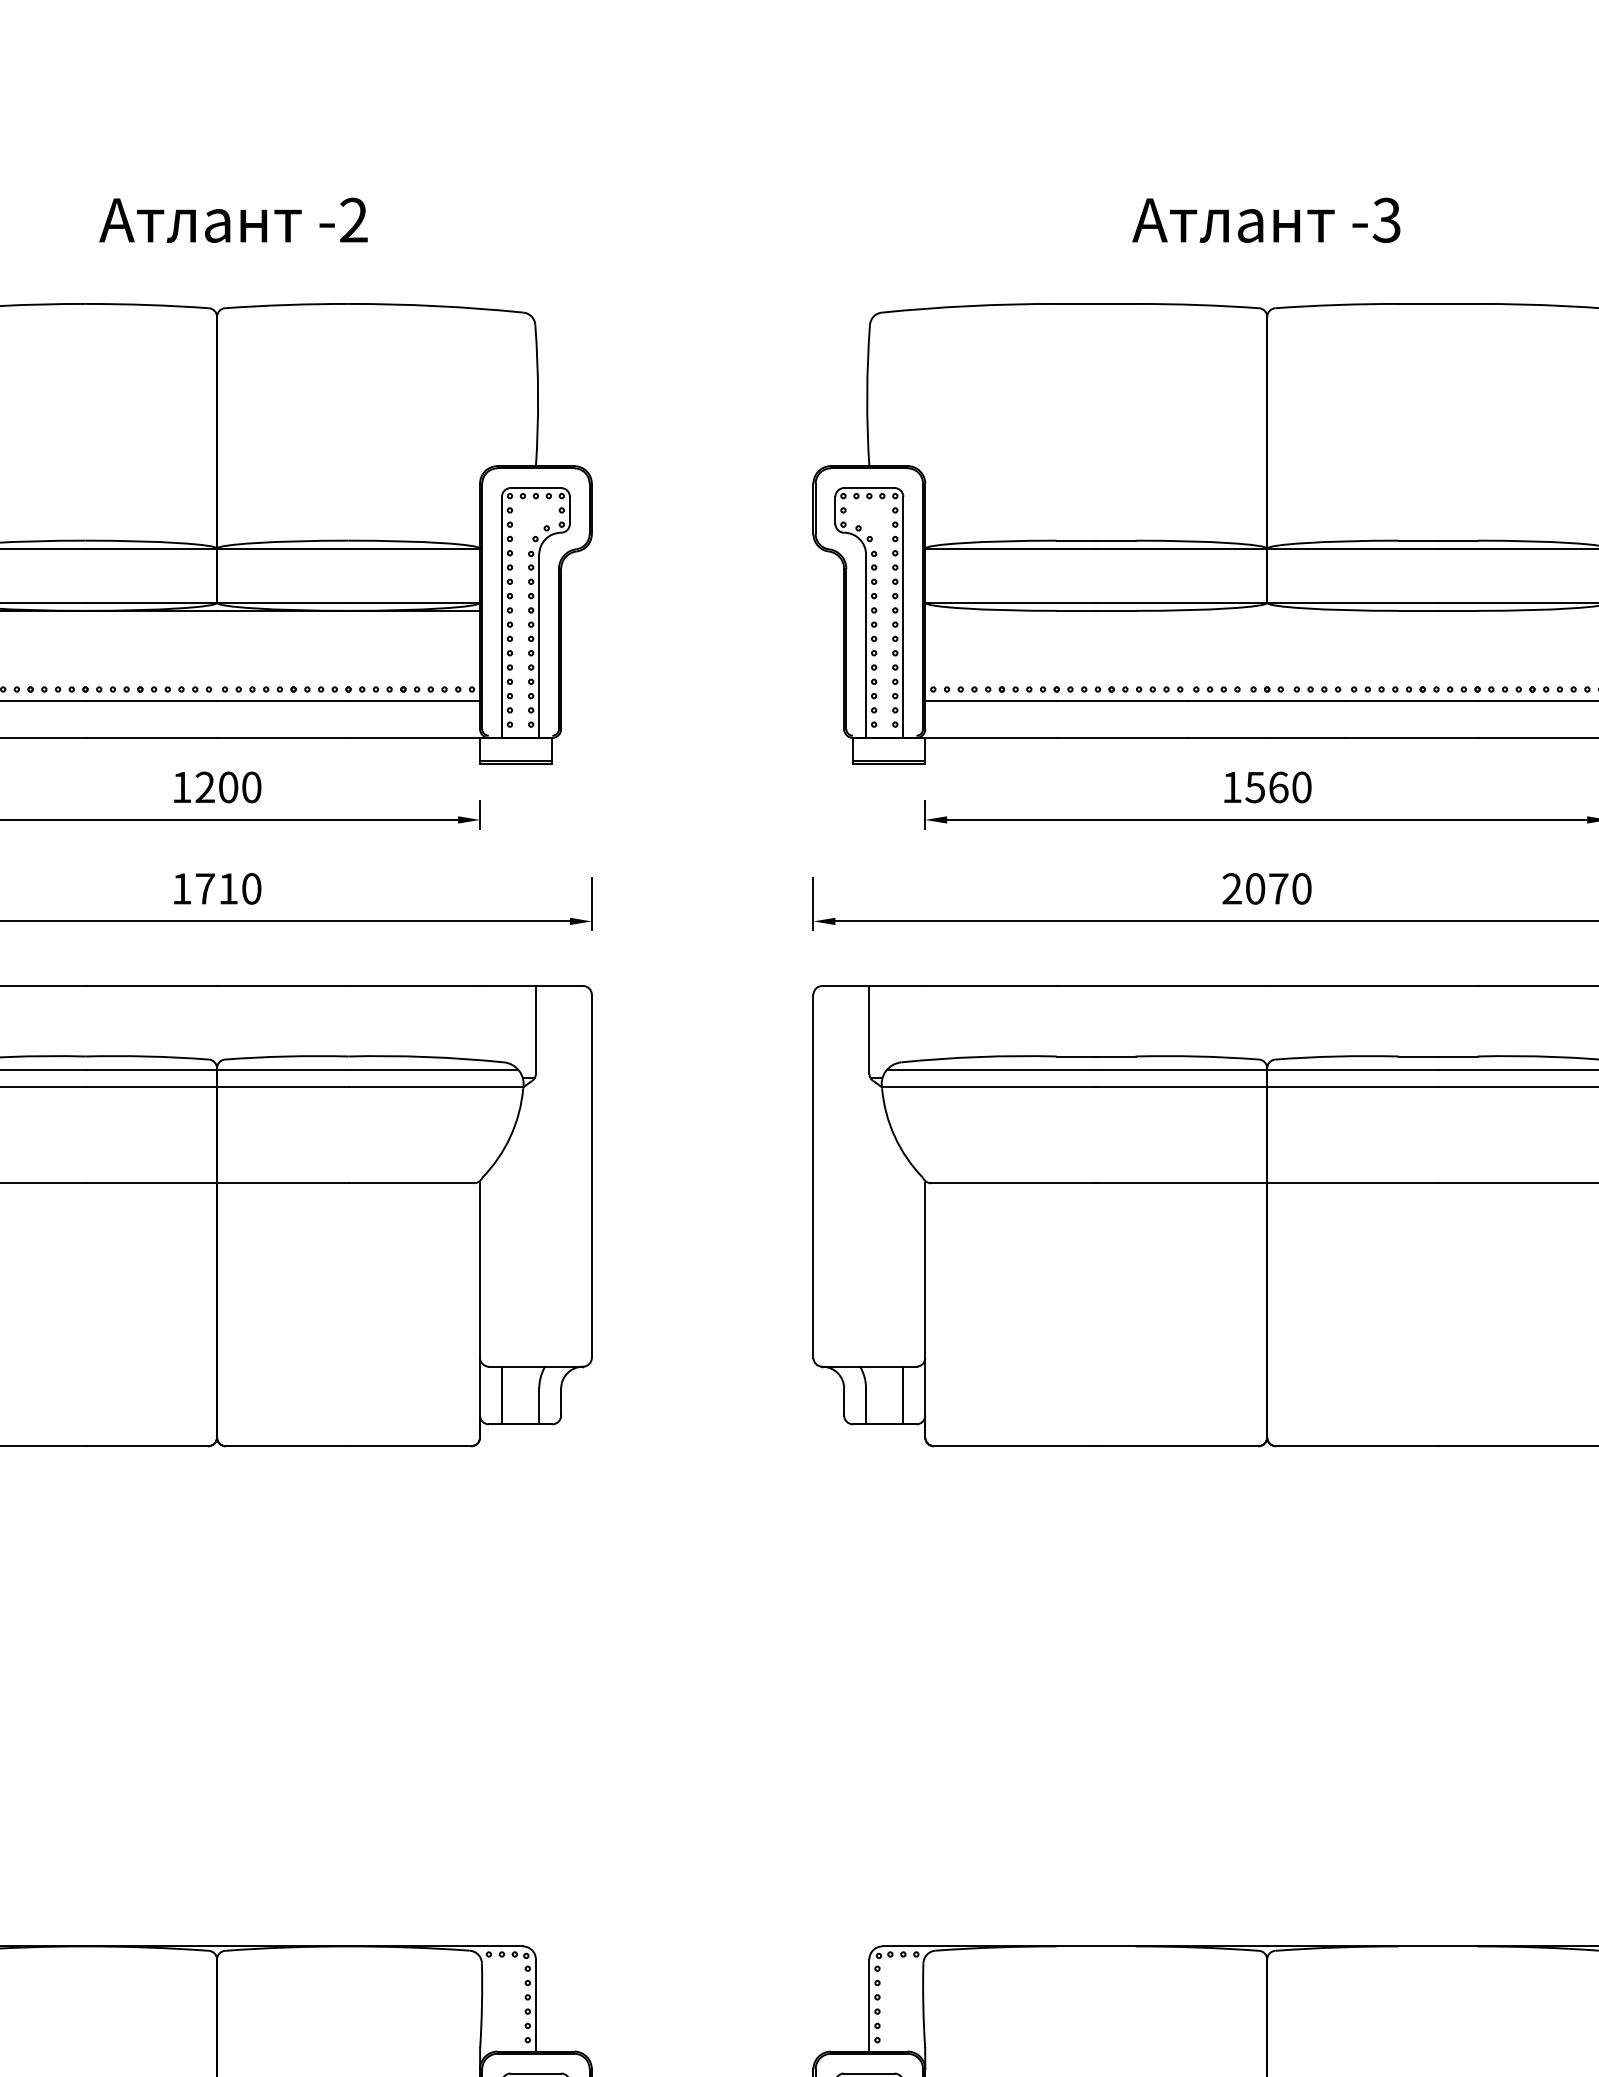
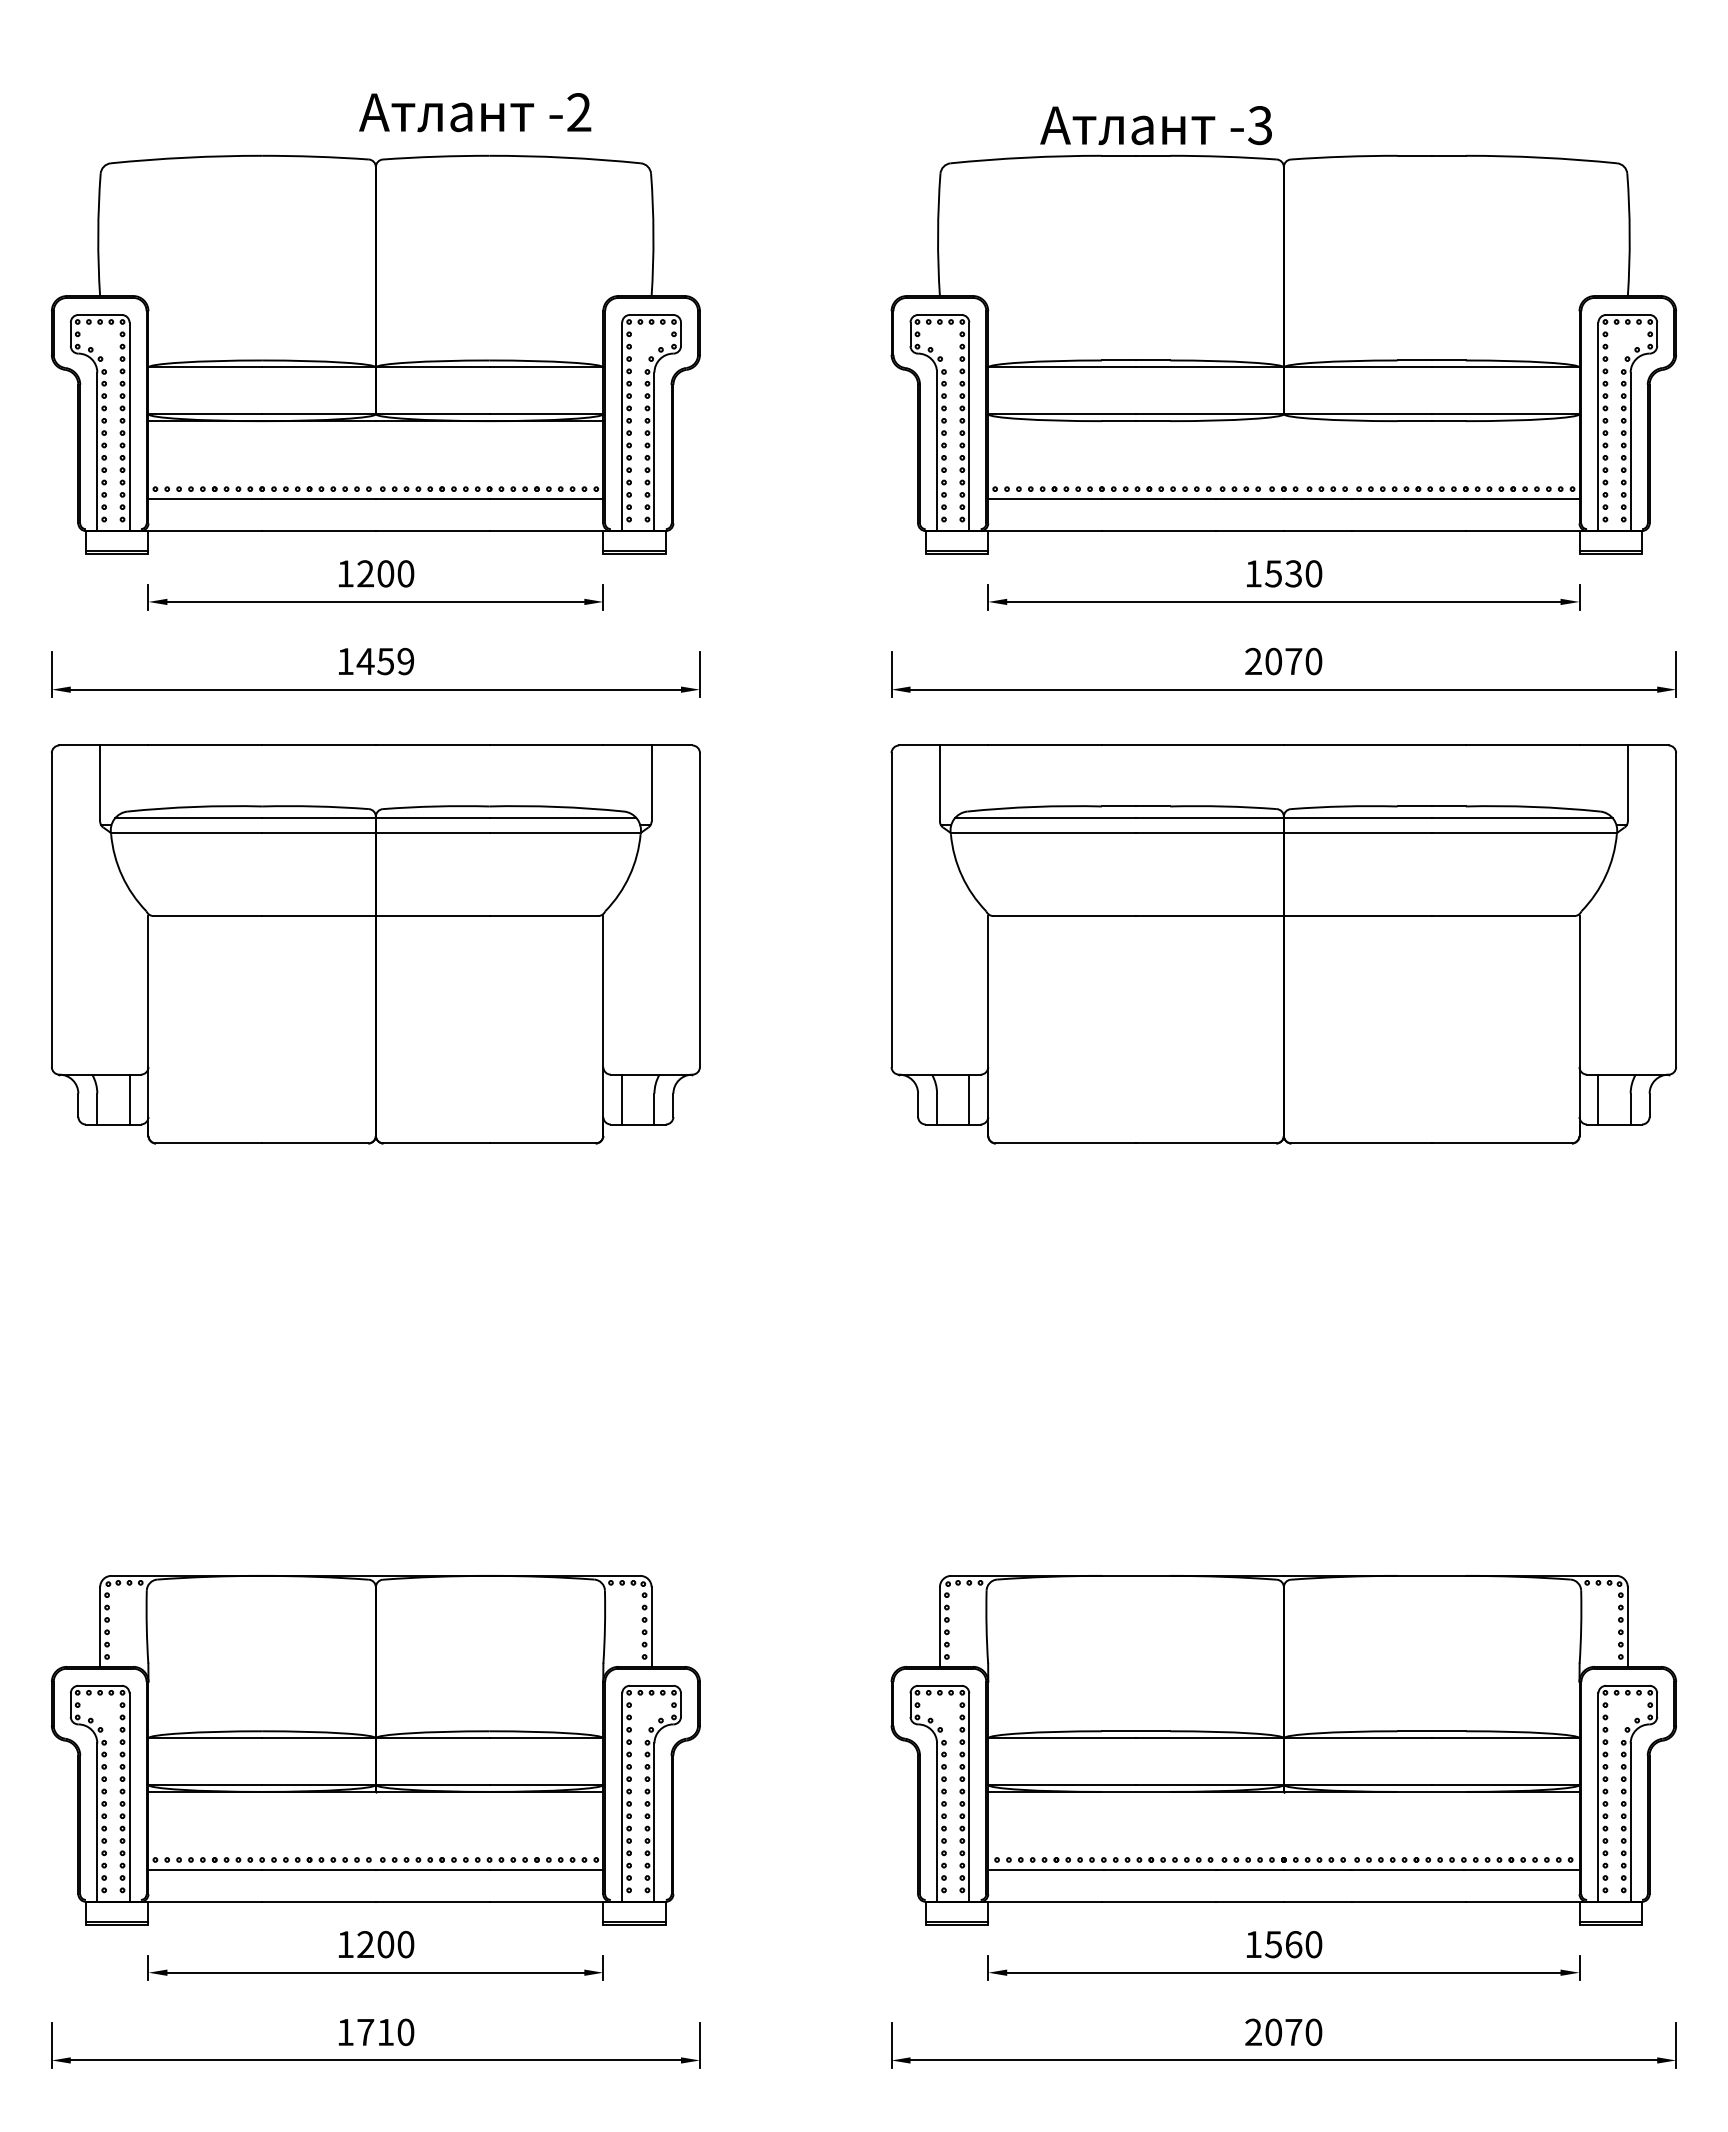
text: (233, 220) -> (475, 112), moved
text: (1265, 220) -> (1155, 125), moved
text: (1278, 787) -> (1293, 573), 1560 -> 1530
text: (228, 888) -> (385, 661), 1710 -> 1459

